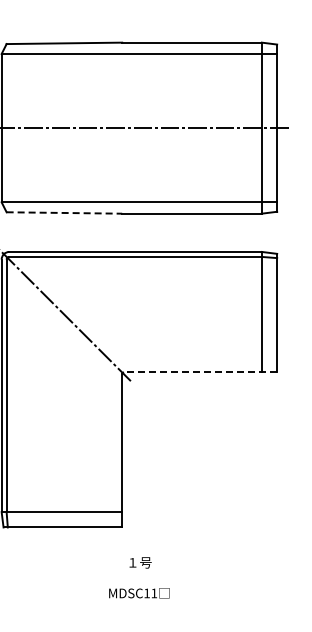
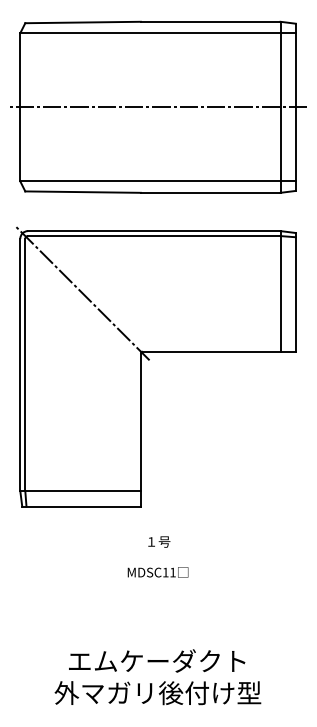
line: (64, 213) -> (83, 192), dashed -> solid
line: (200, 372) -> (219, 351), dashed -> solid

